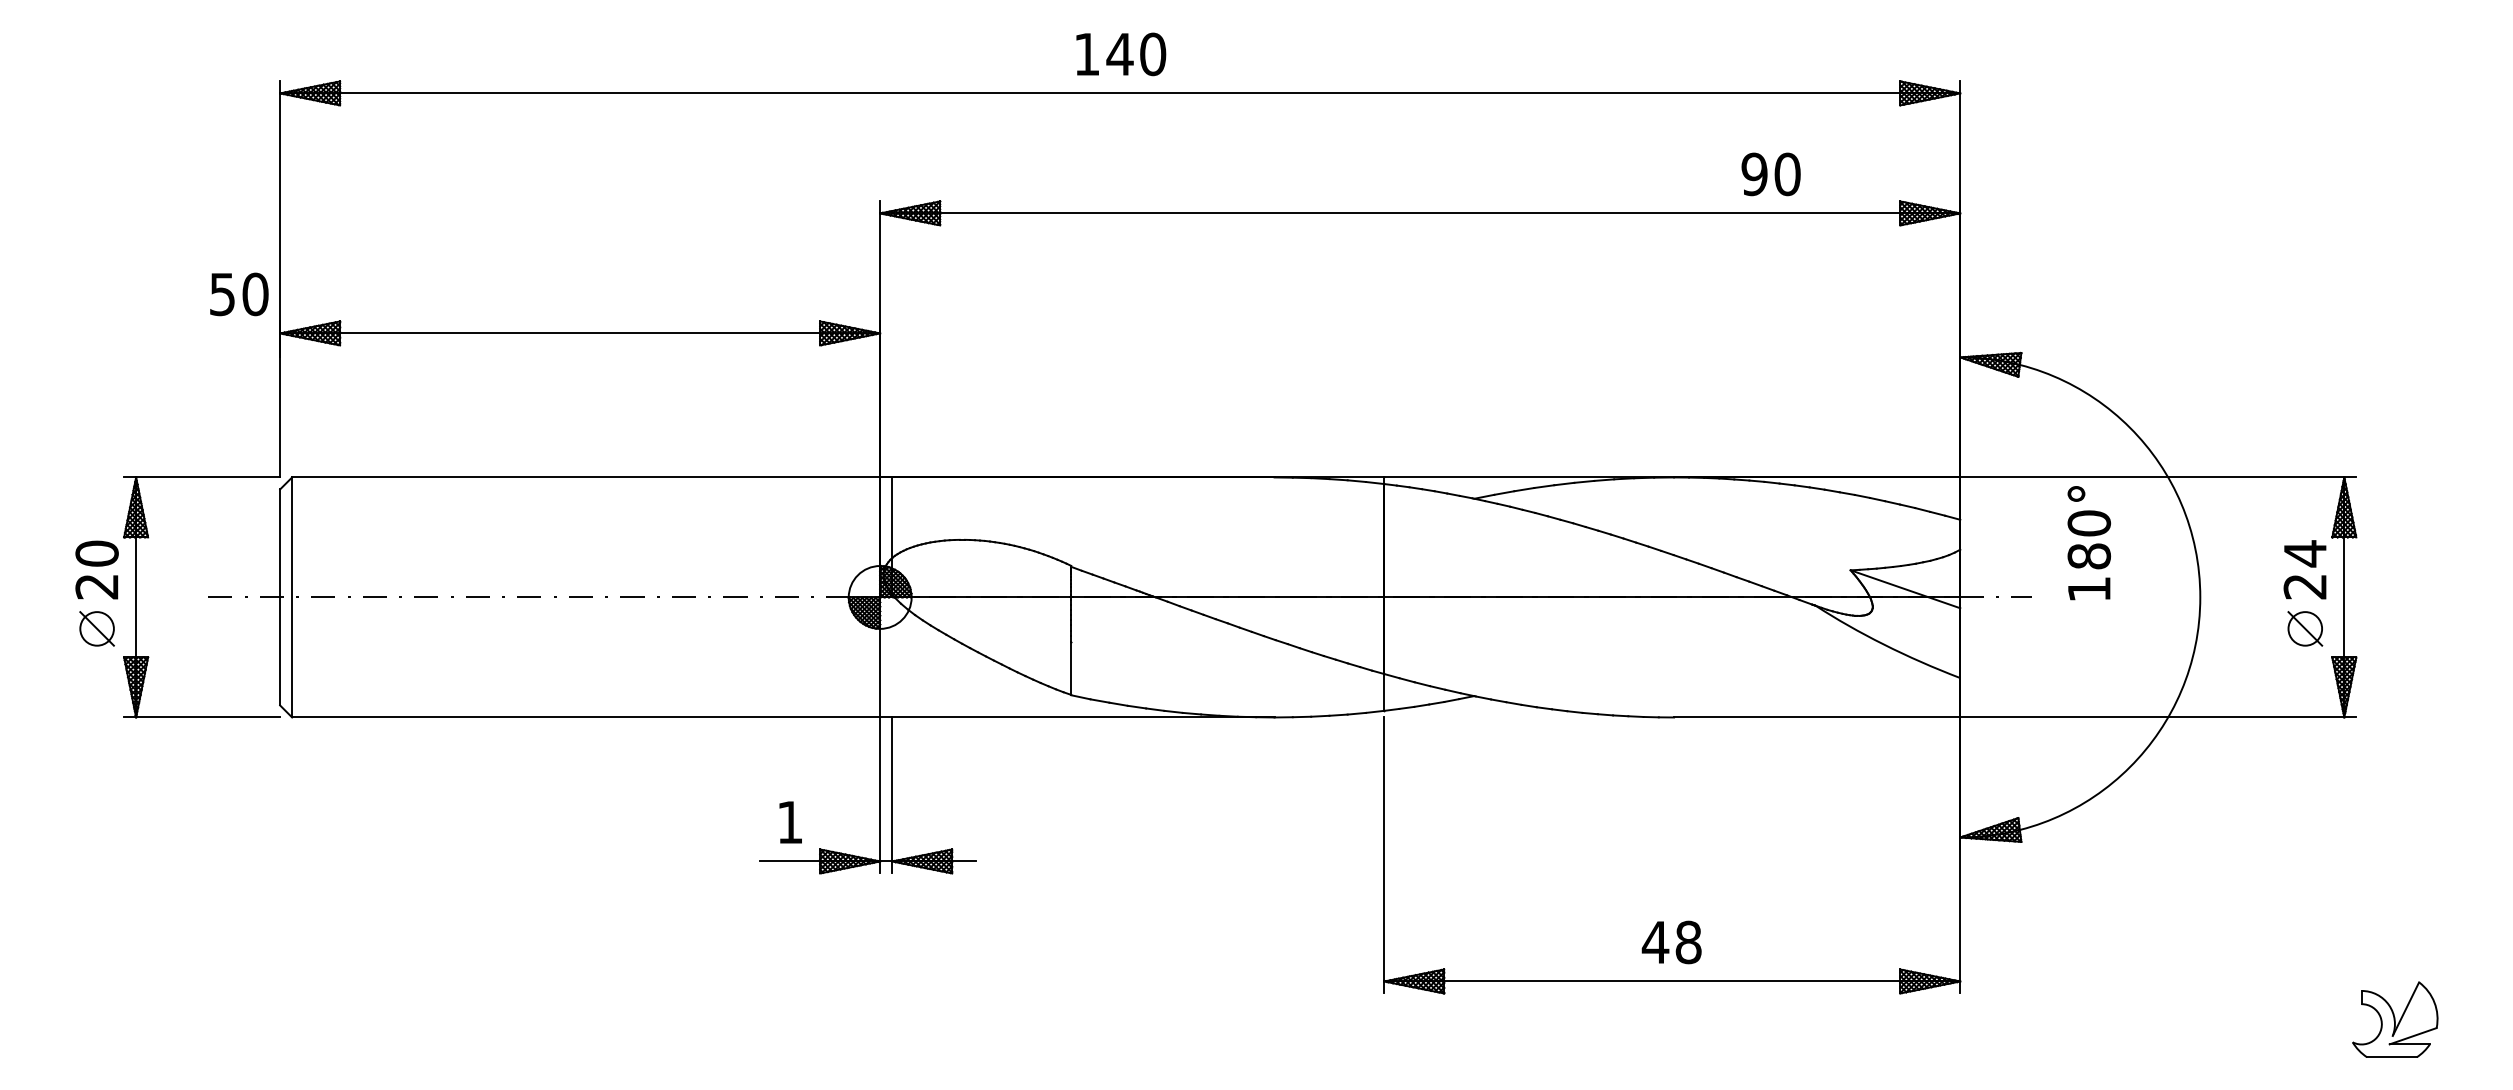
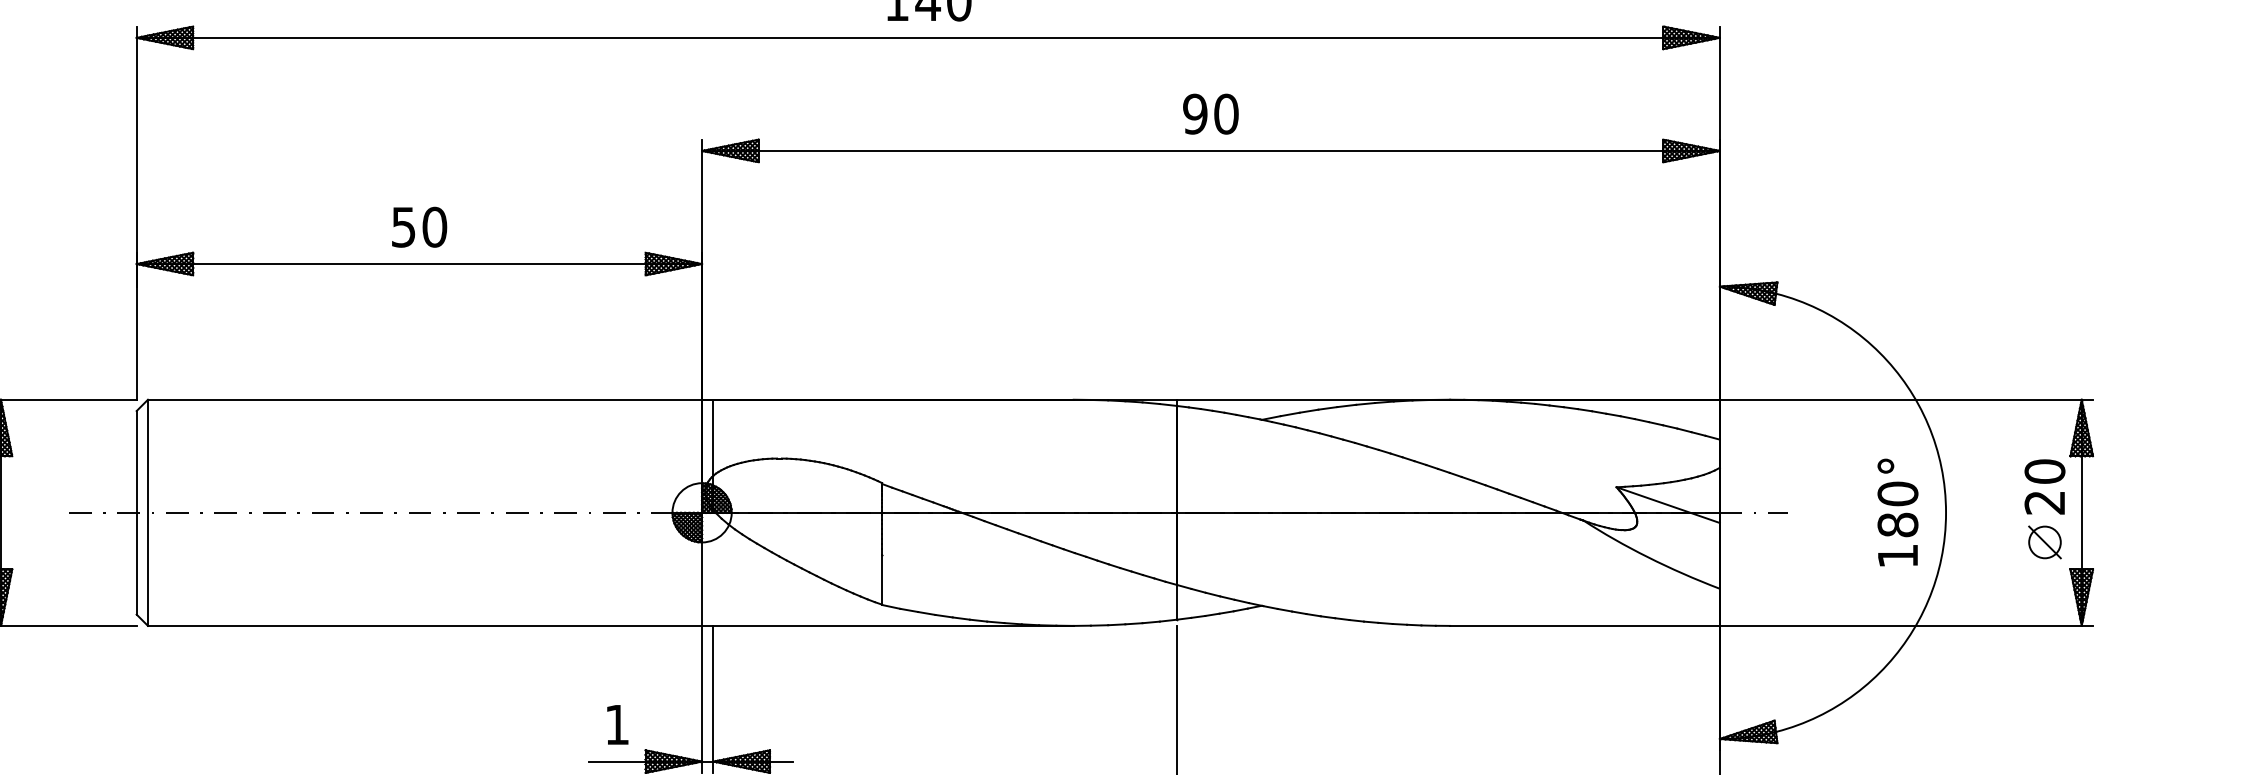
text: (1770, 174) -> (1210, 114), moved
text: (239, 294) -> (419, 227), moved
text: (2088, 543) -> (1897, 512), moved
text: (2305, 553) -> (2045, 471), 24 -> 20

